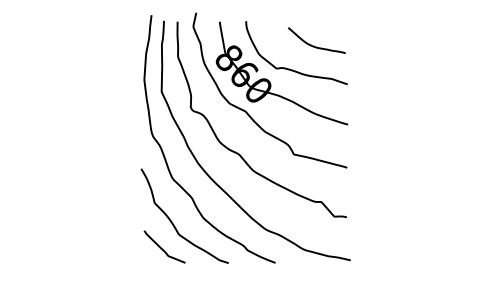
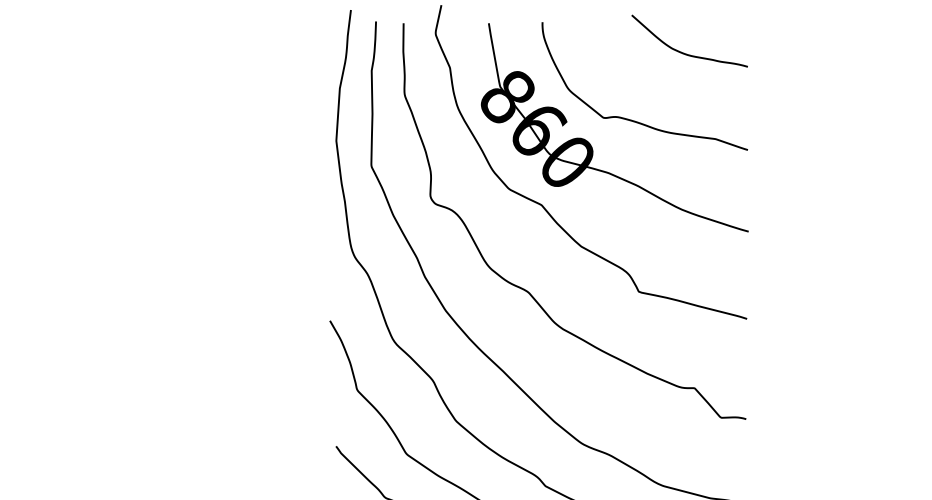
curve: (313, 45) -> (682, 51), moved

